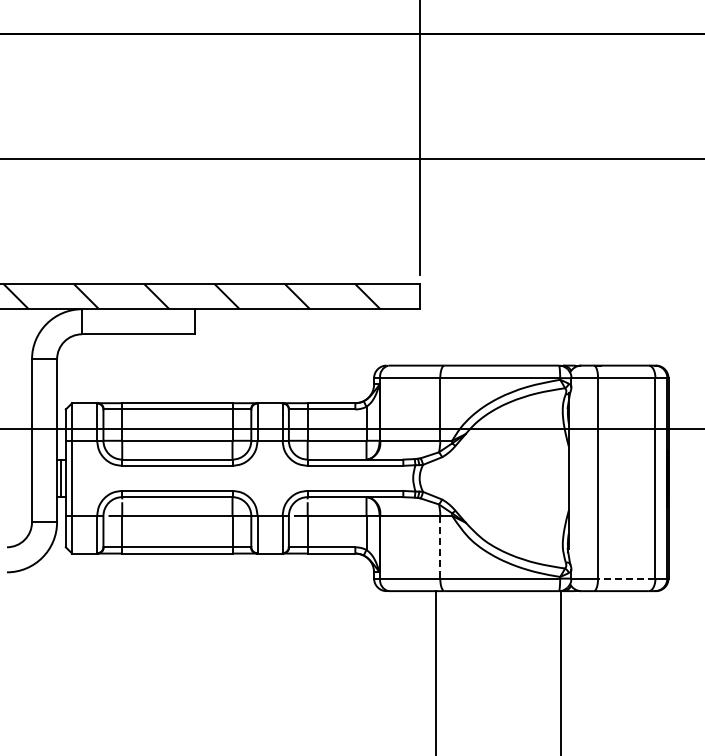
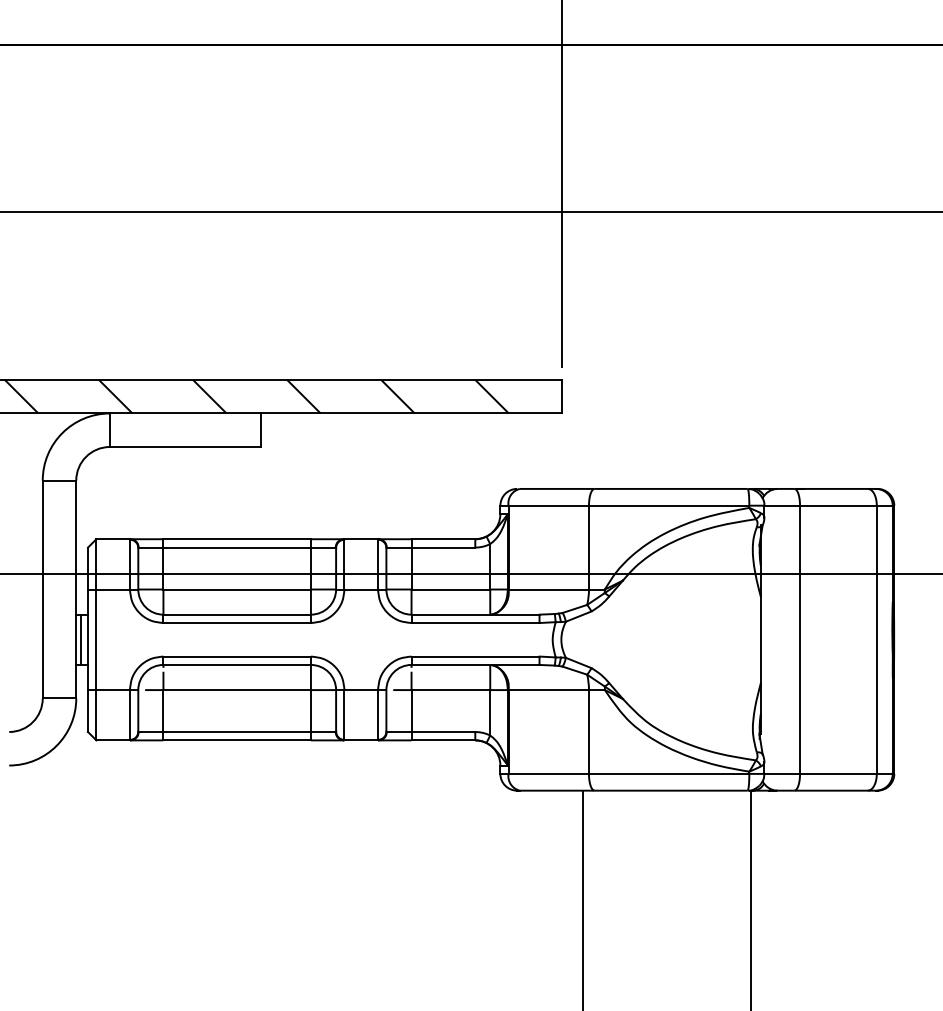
line: (440, 547) -> (589, 732), dashed -> solid
line: (626, 578) -> (838, 773), dashed -> solid

